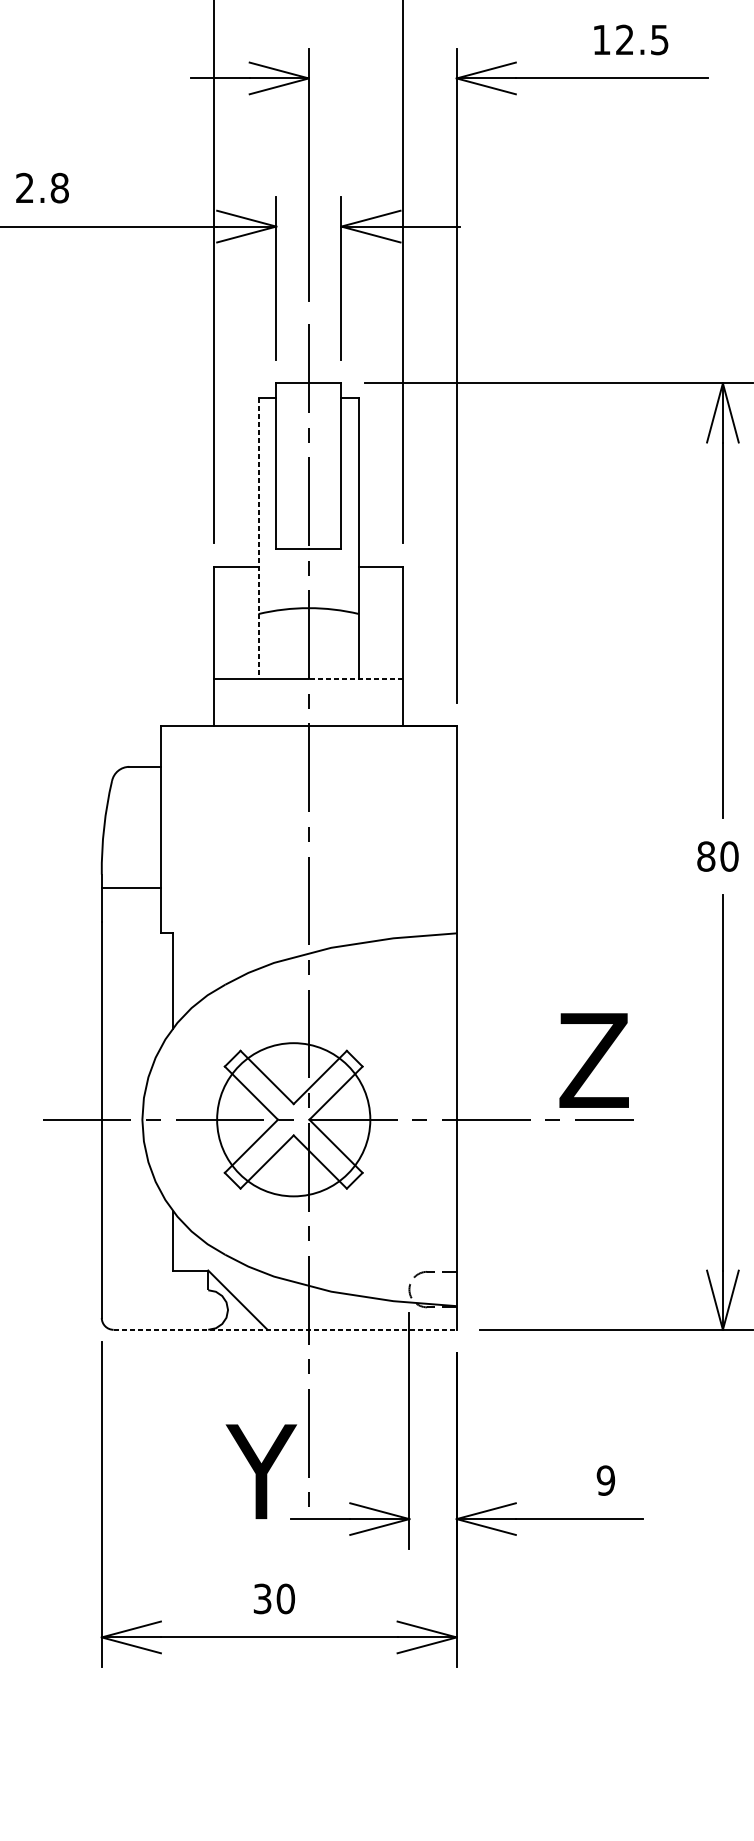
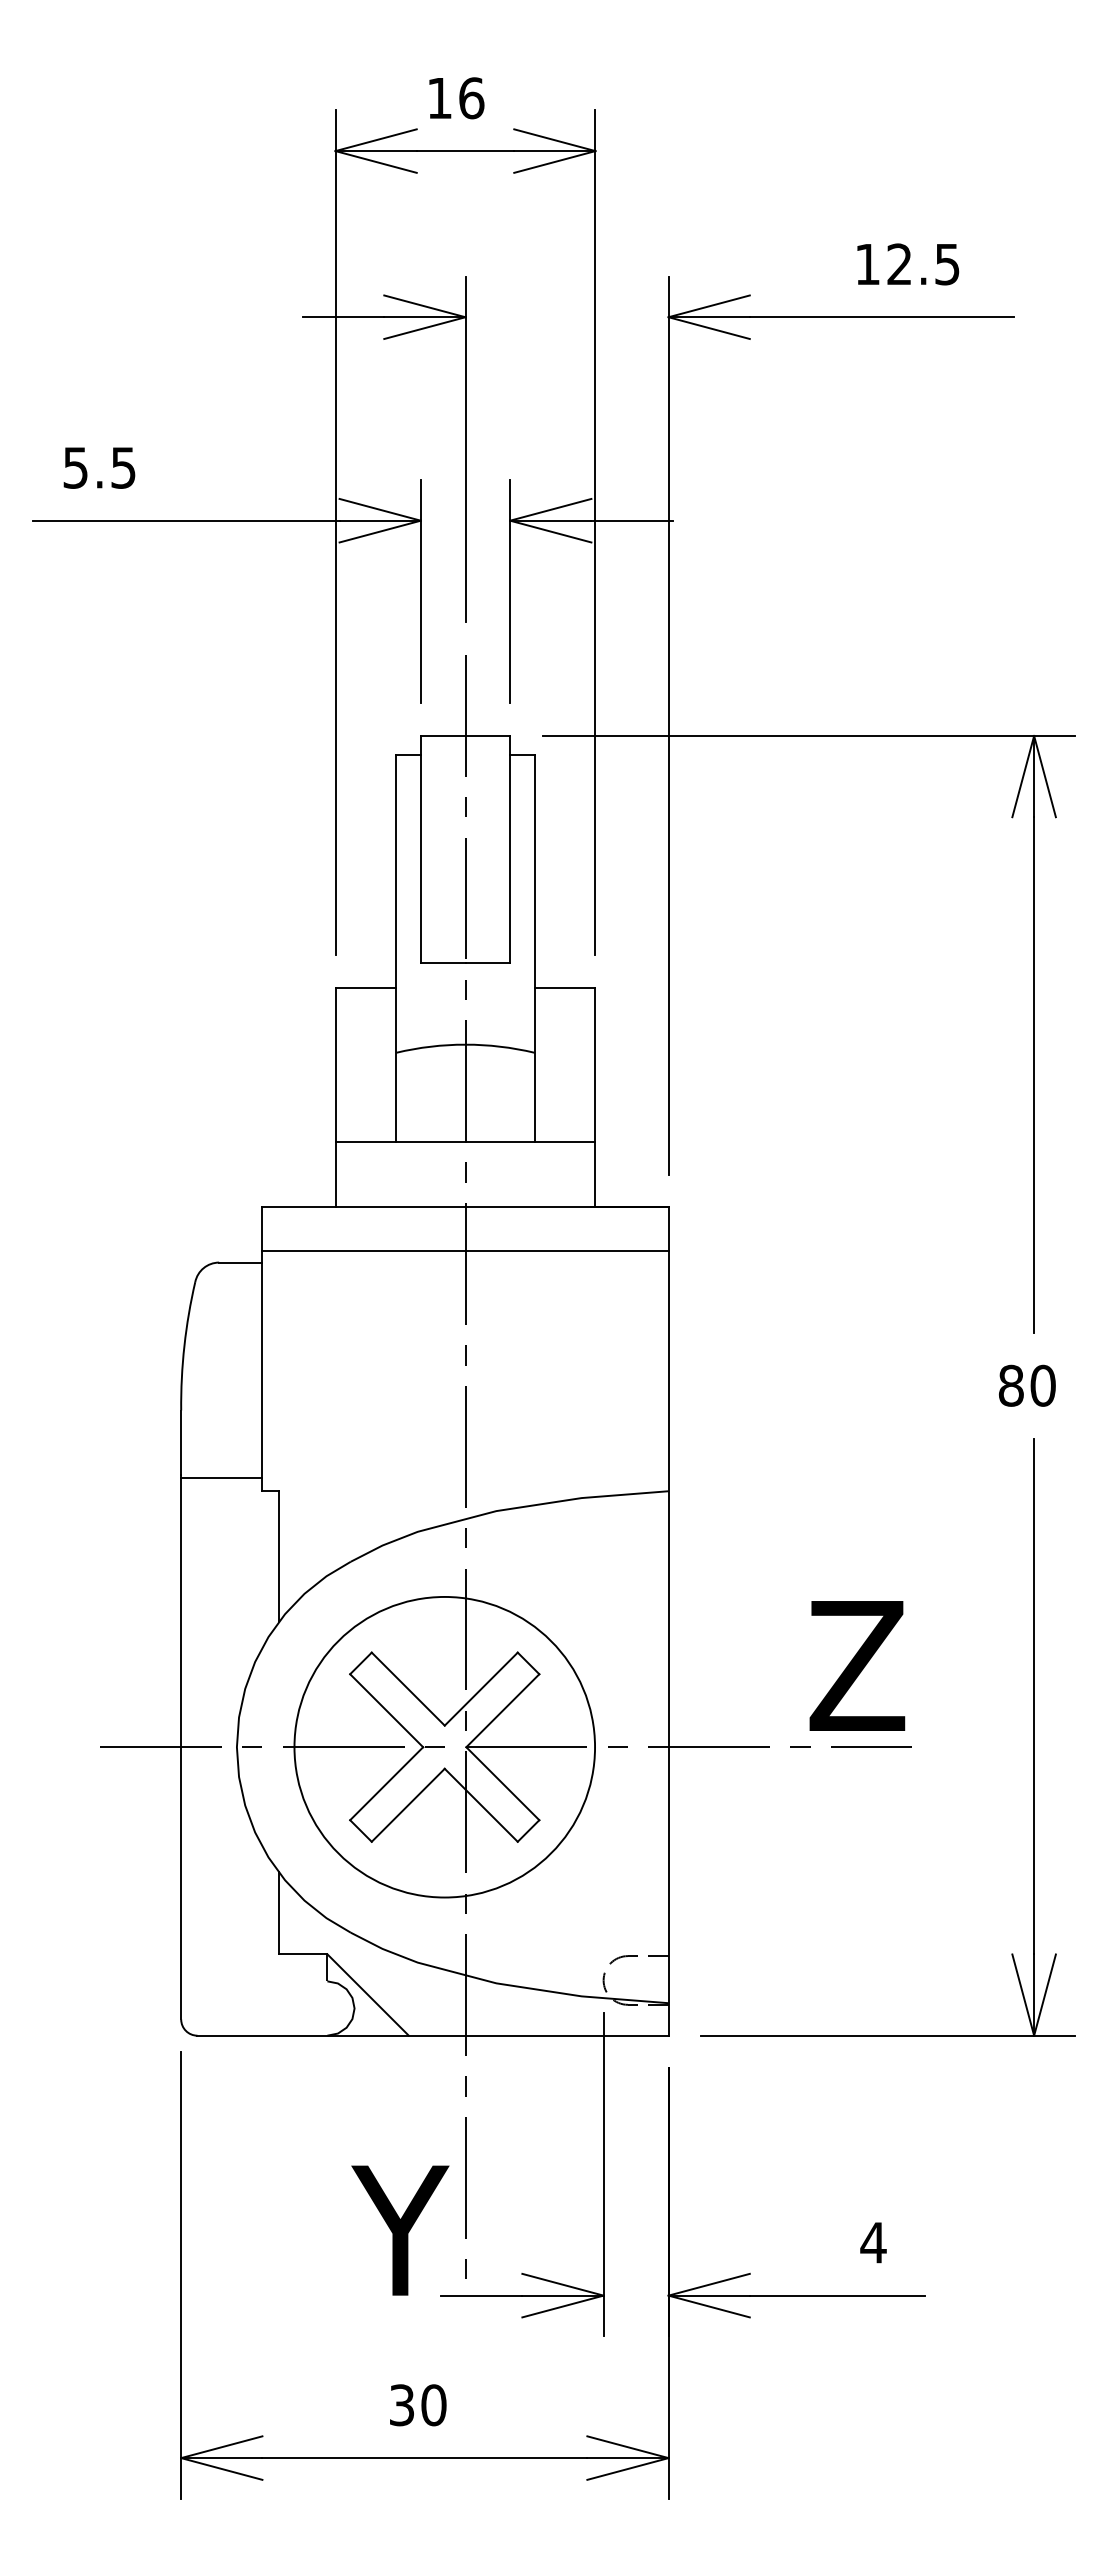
text: (42, 187) -> (99, 467), 2.8 -> 5.5
line: (258, 538) -> (396, 949), dashed -> solid
line: (356, 679) -> (530, 1142), dashed -> solid
line: (308, 758) -> (465, 1250), added
line: (131, 888) -> (221, 1478), moved
circle: (293, 1119) -> (444, 1746), size x1.43
line: (285, 1329) -> (433, 2035), dashed -> solid
text: (605, 1480) -> (873, 2242), 9 -> 4

